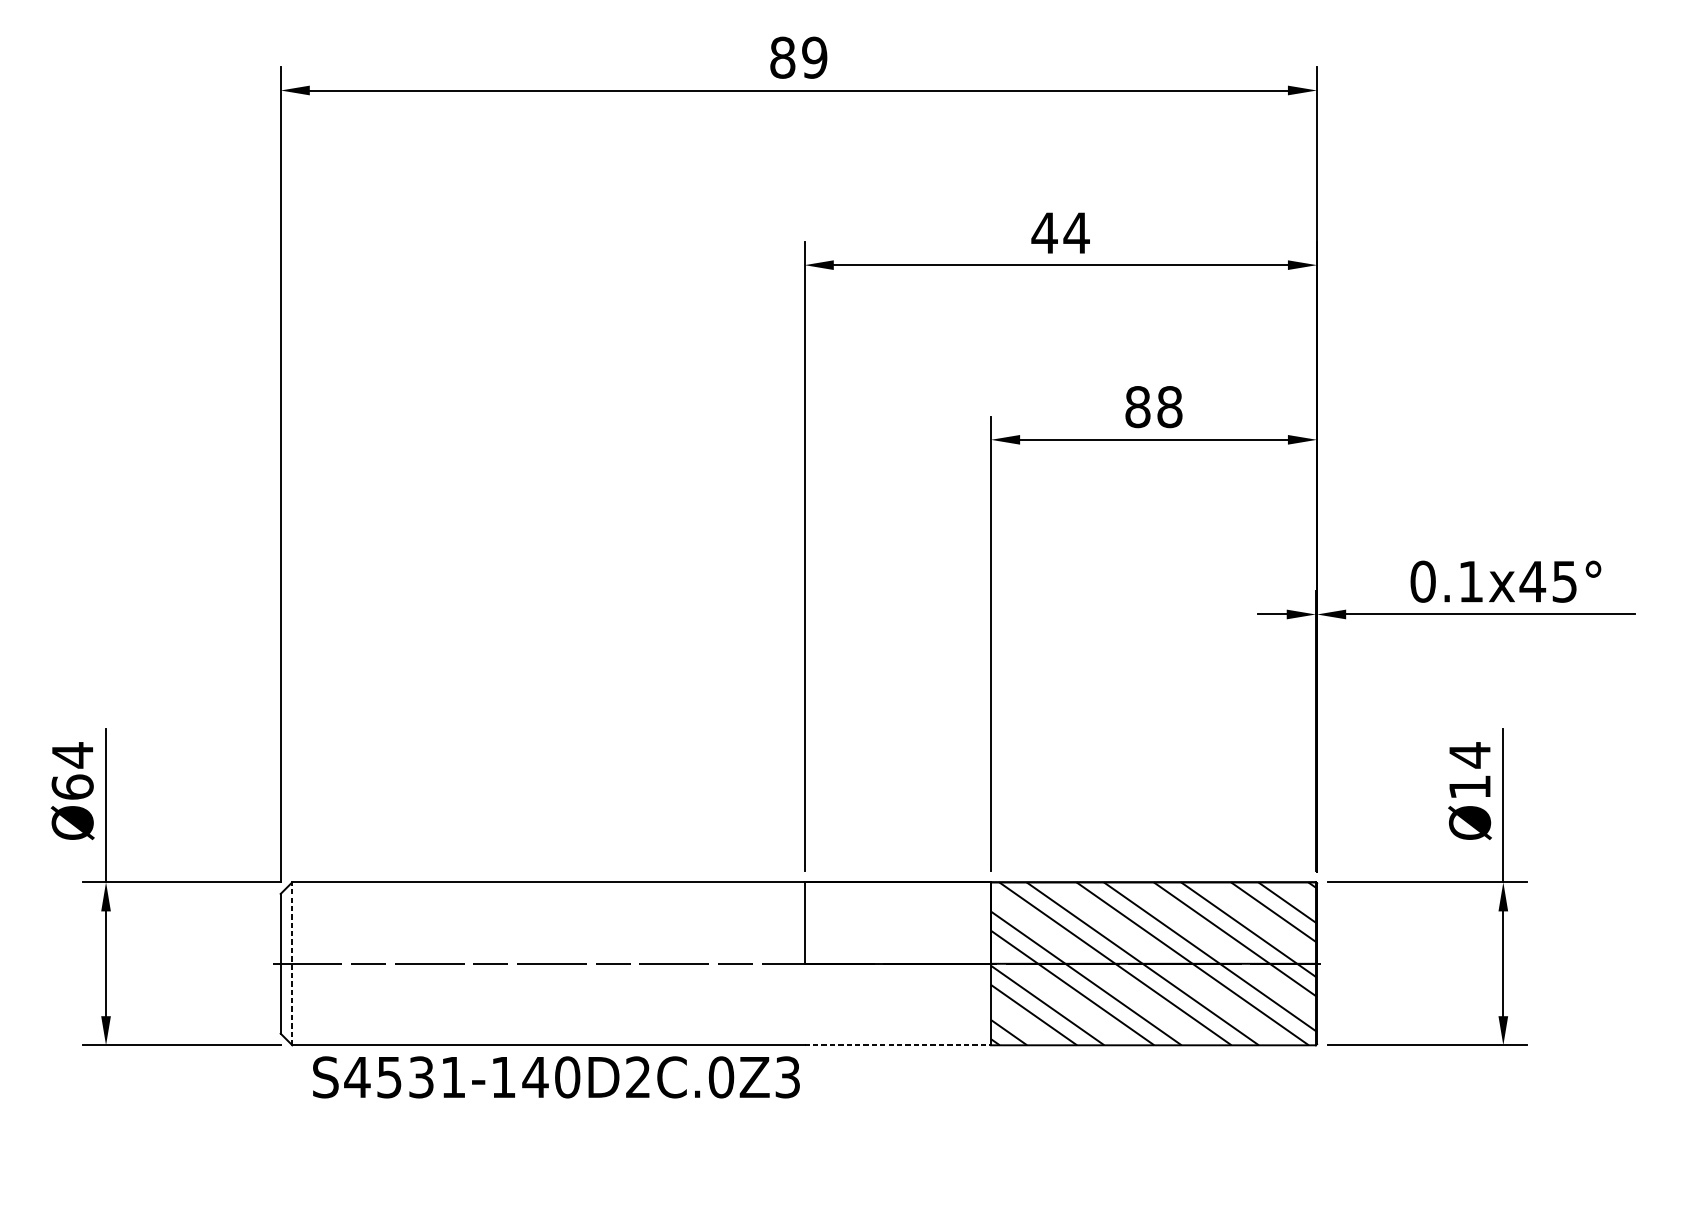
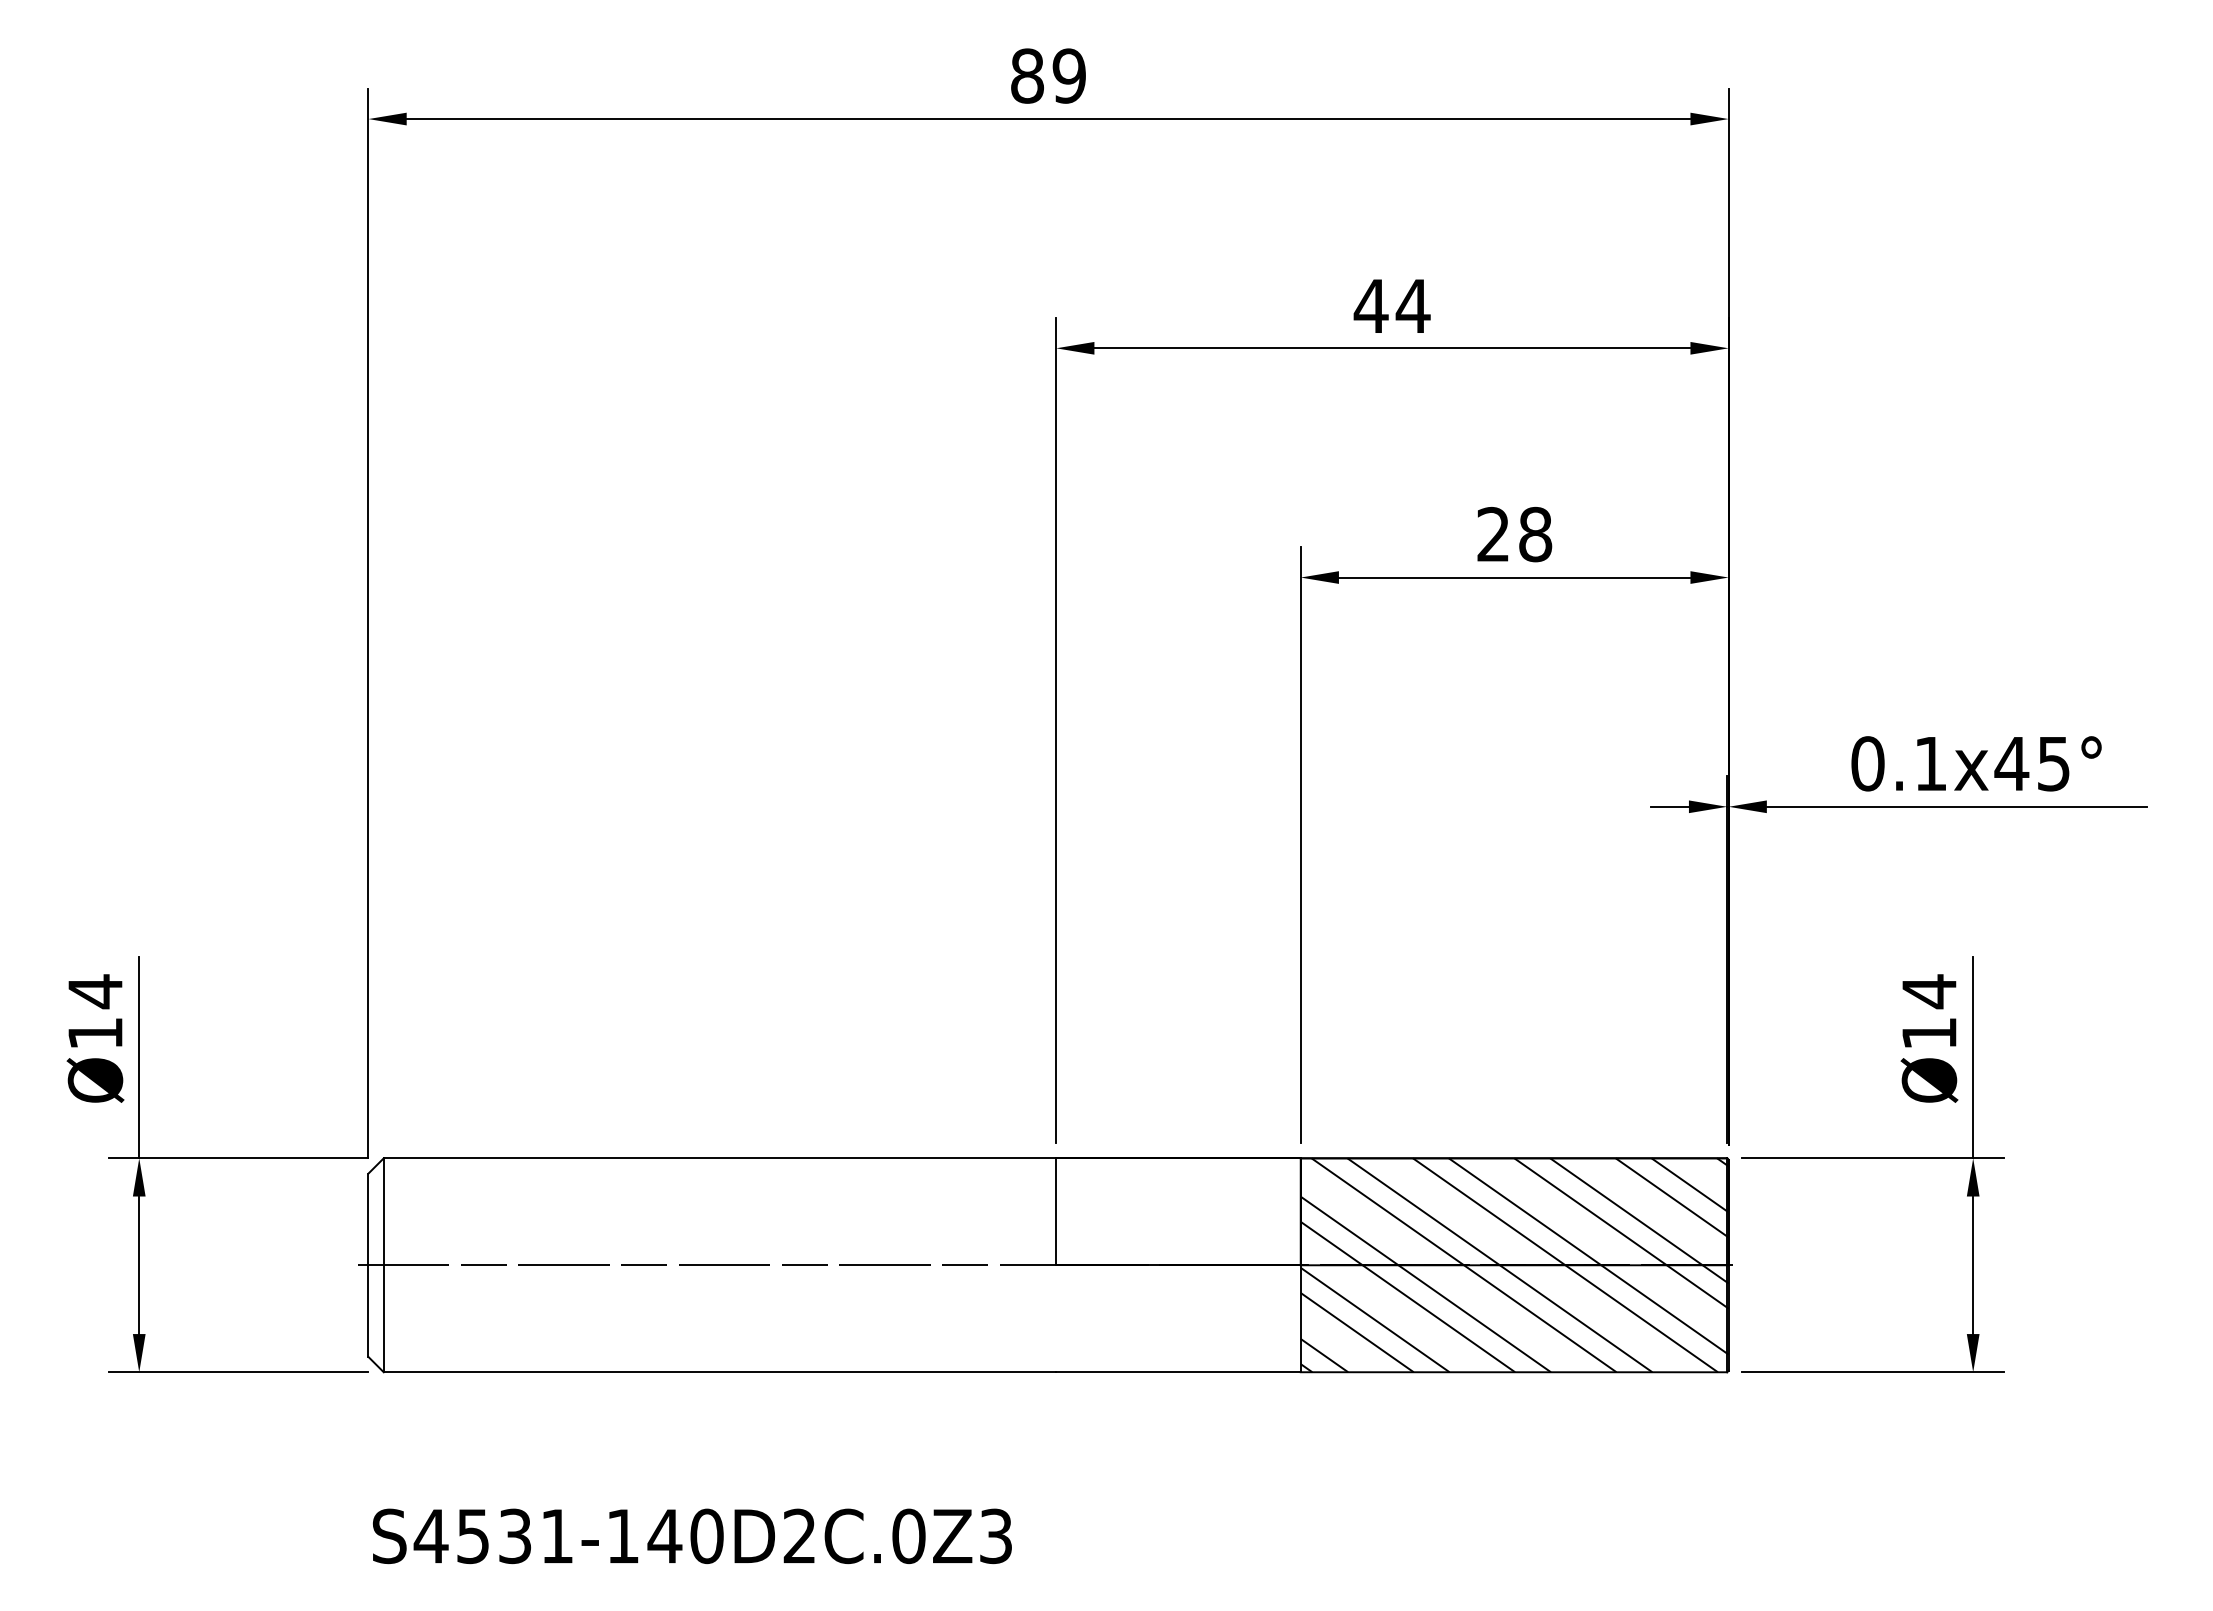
text: (1137, 407) -> (1493, 534), 88 -> 28
text: (72, 786) -> (95, 1032), Ø64 -> Ø14
line: (292, 963) -> (383, 1265), dashed -> solid
line: (897, 1045) -> (1178, 1372), dashed -> solid
text: (556, 1077) -> (692, 1536), moved

